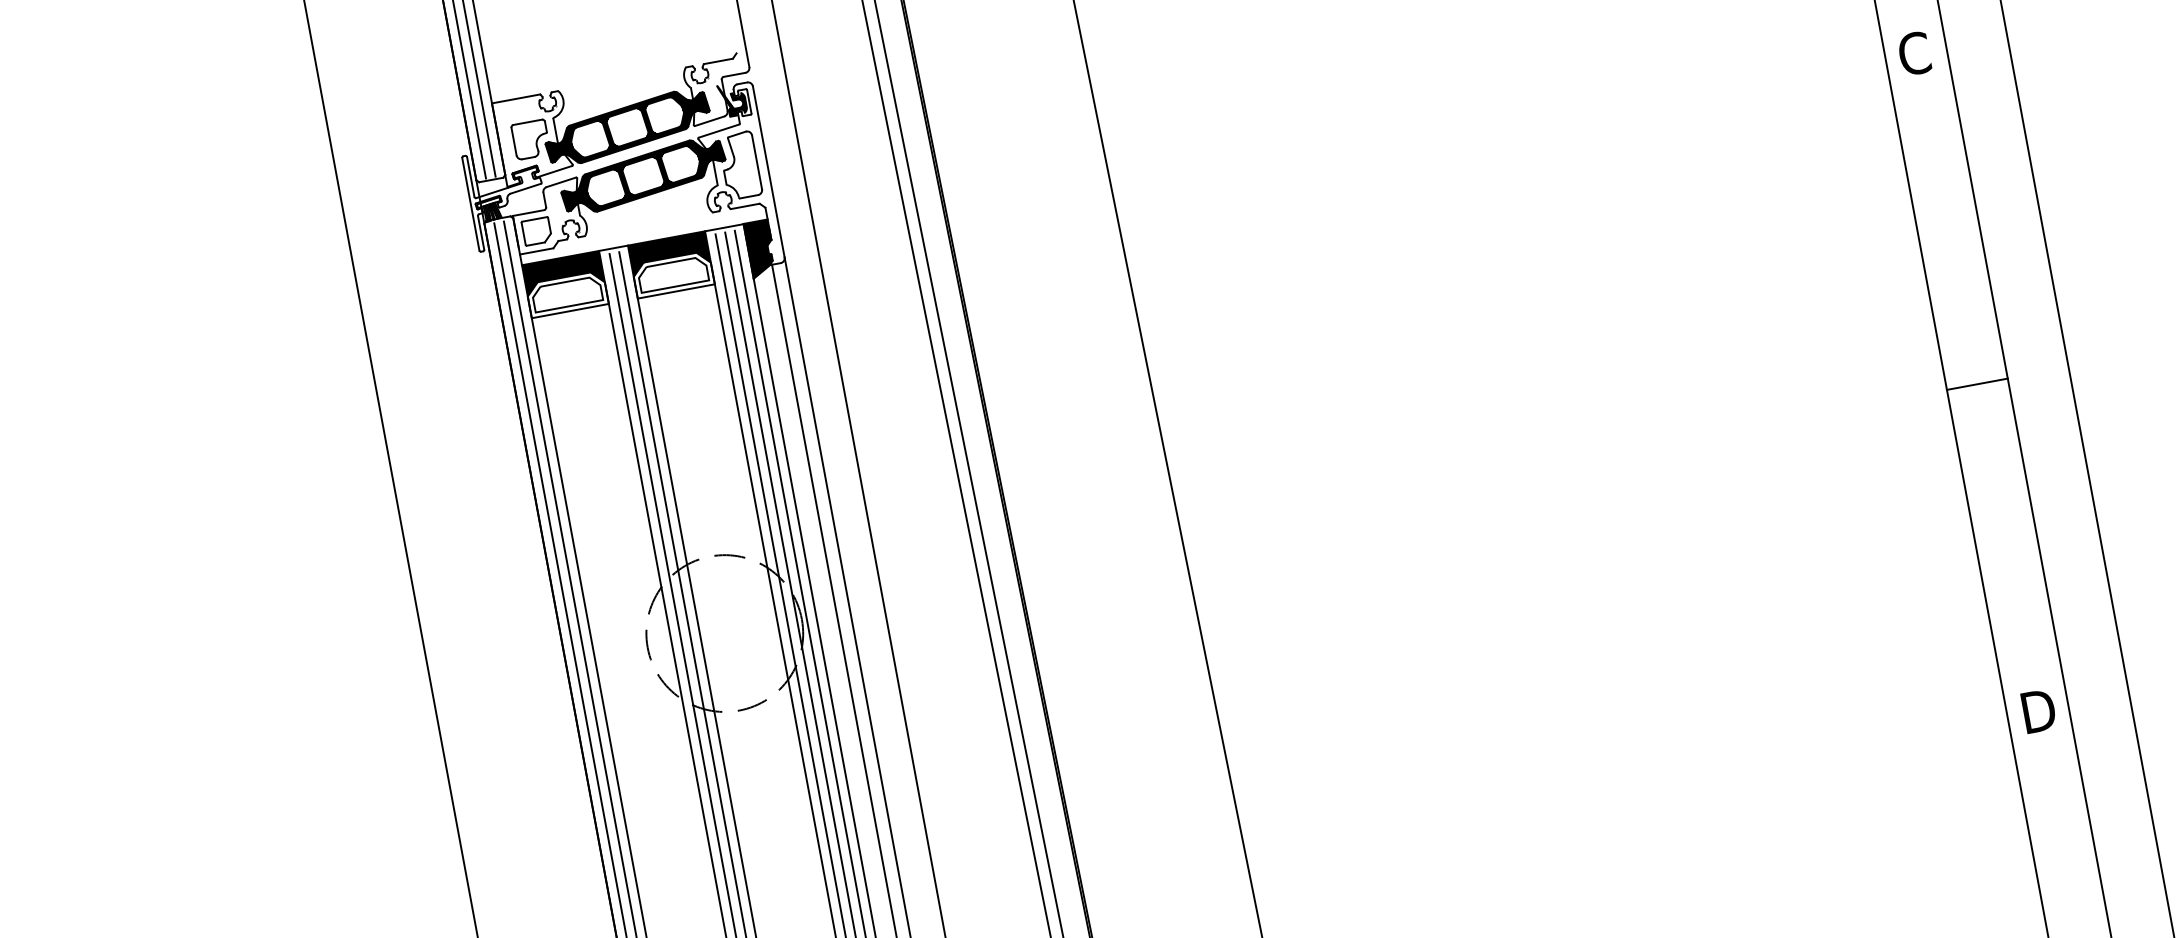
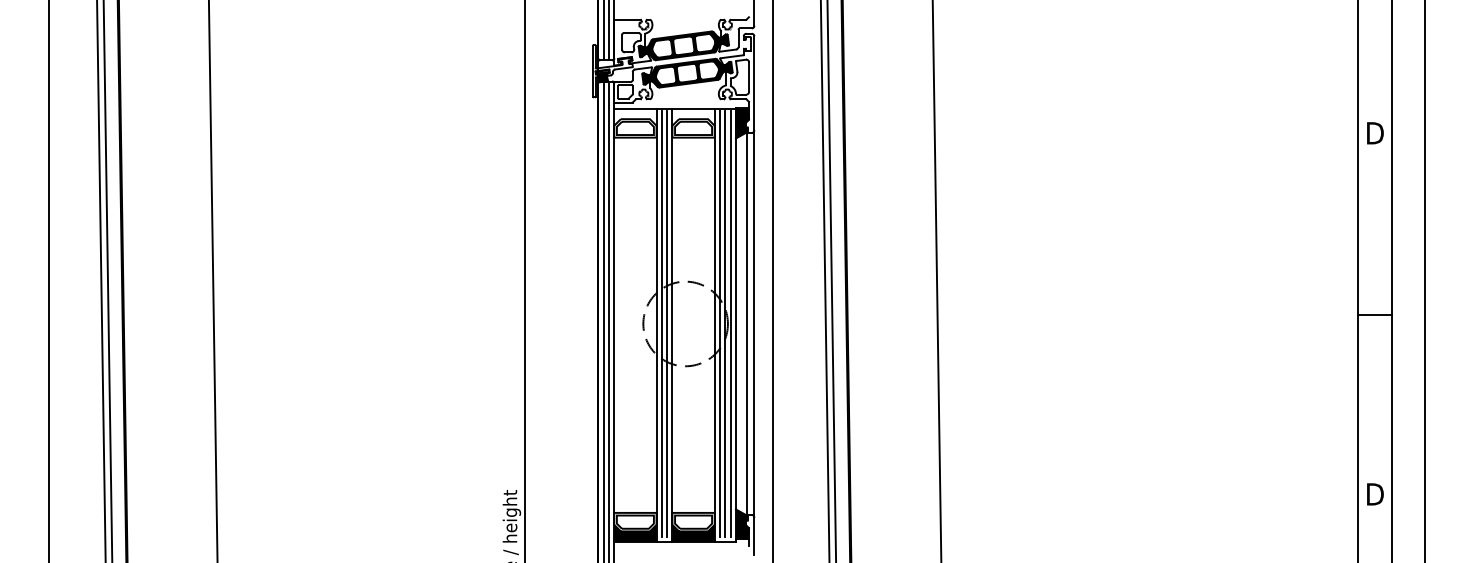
text: (1915, 52) -> (1374, 132), C -> D
fill: (731, 100) -> (741, 41), removed
fill: (669, 252) -> (693, 116), removed
fill: (563, 272) -> (635, 116), removed

